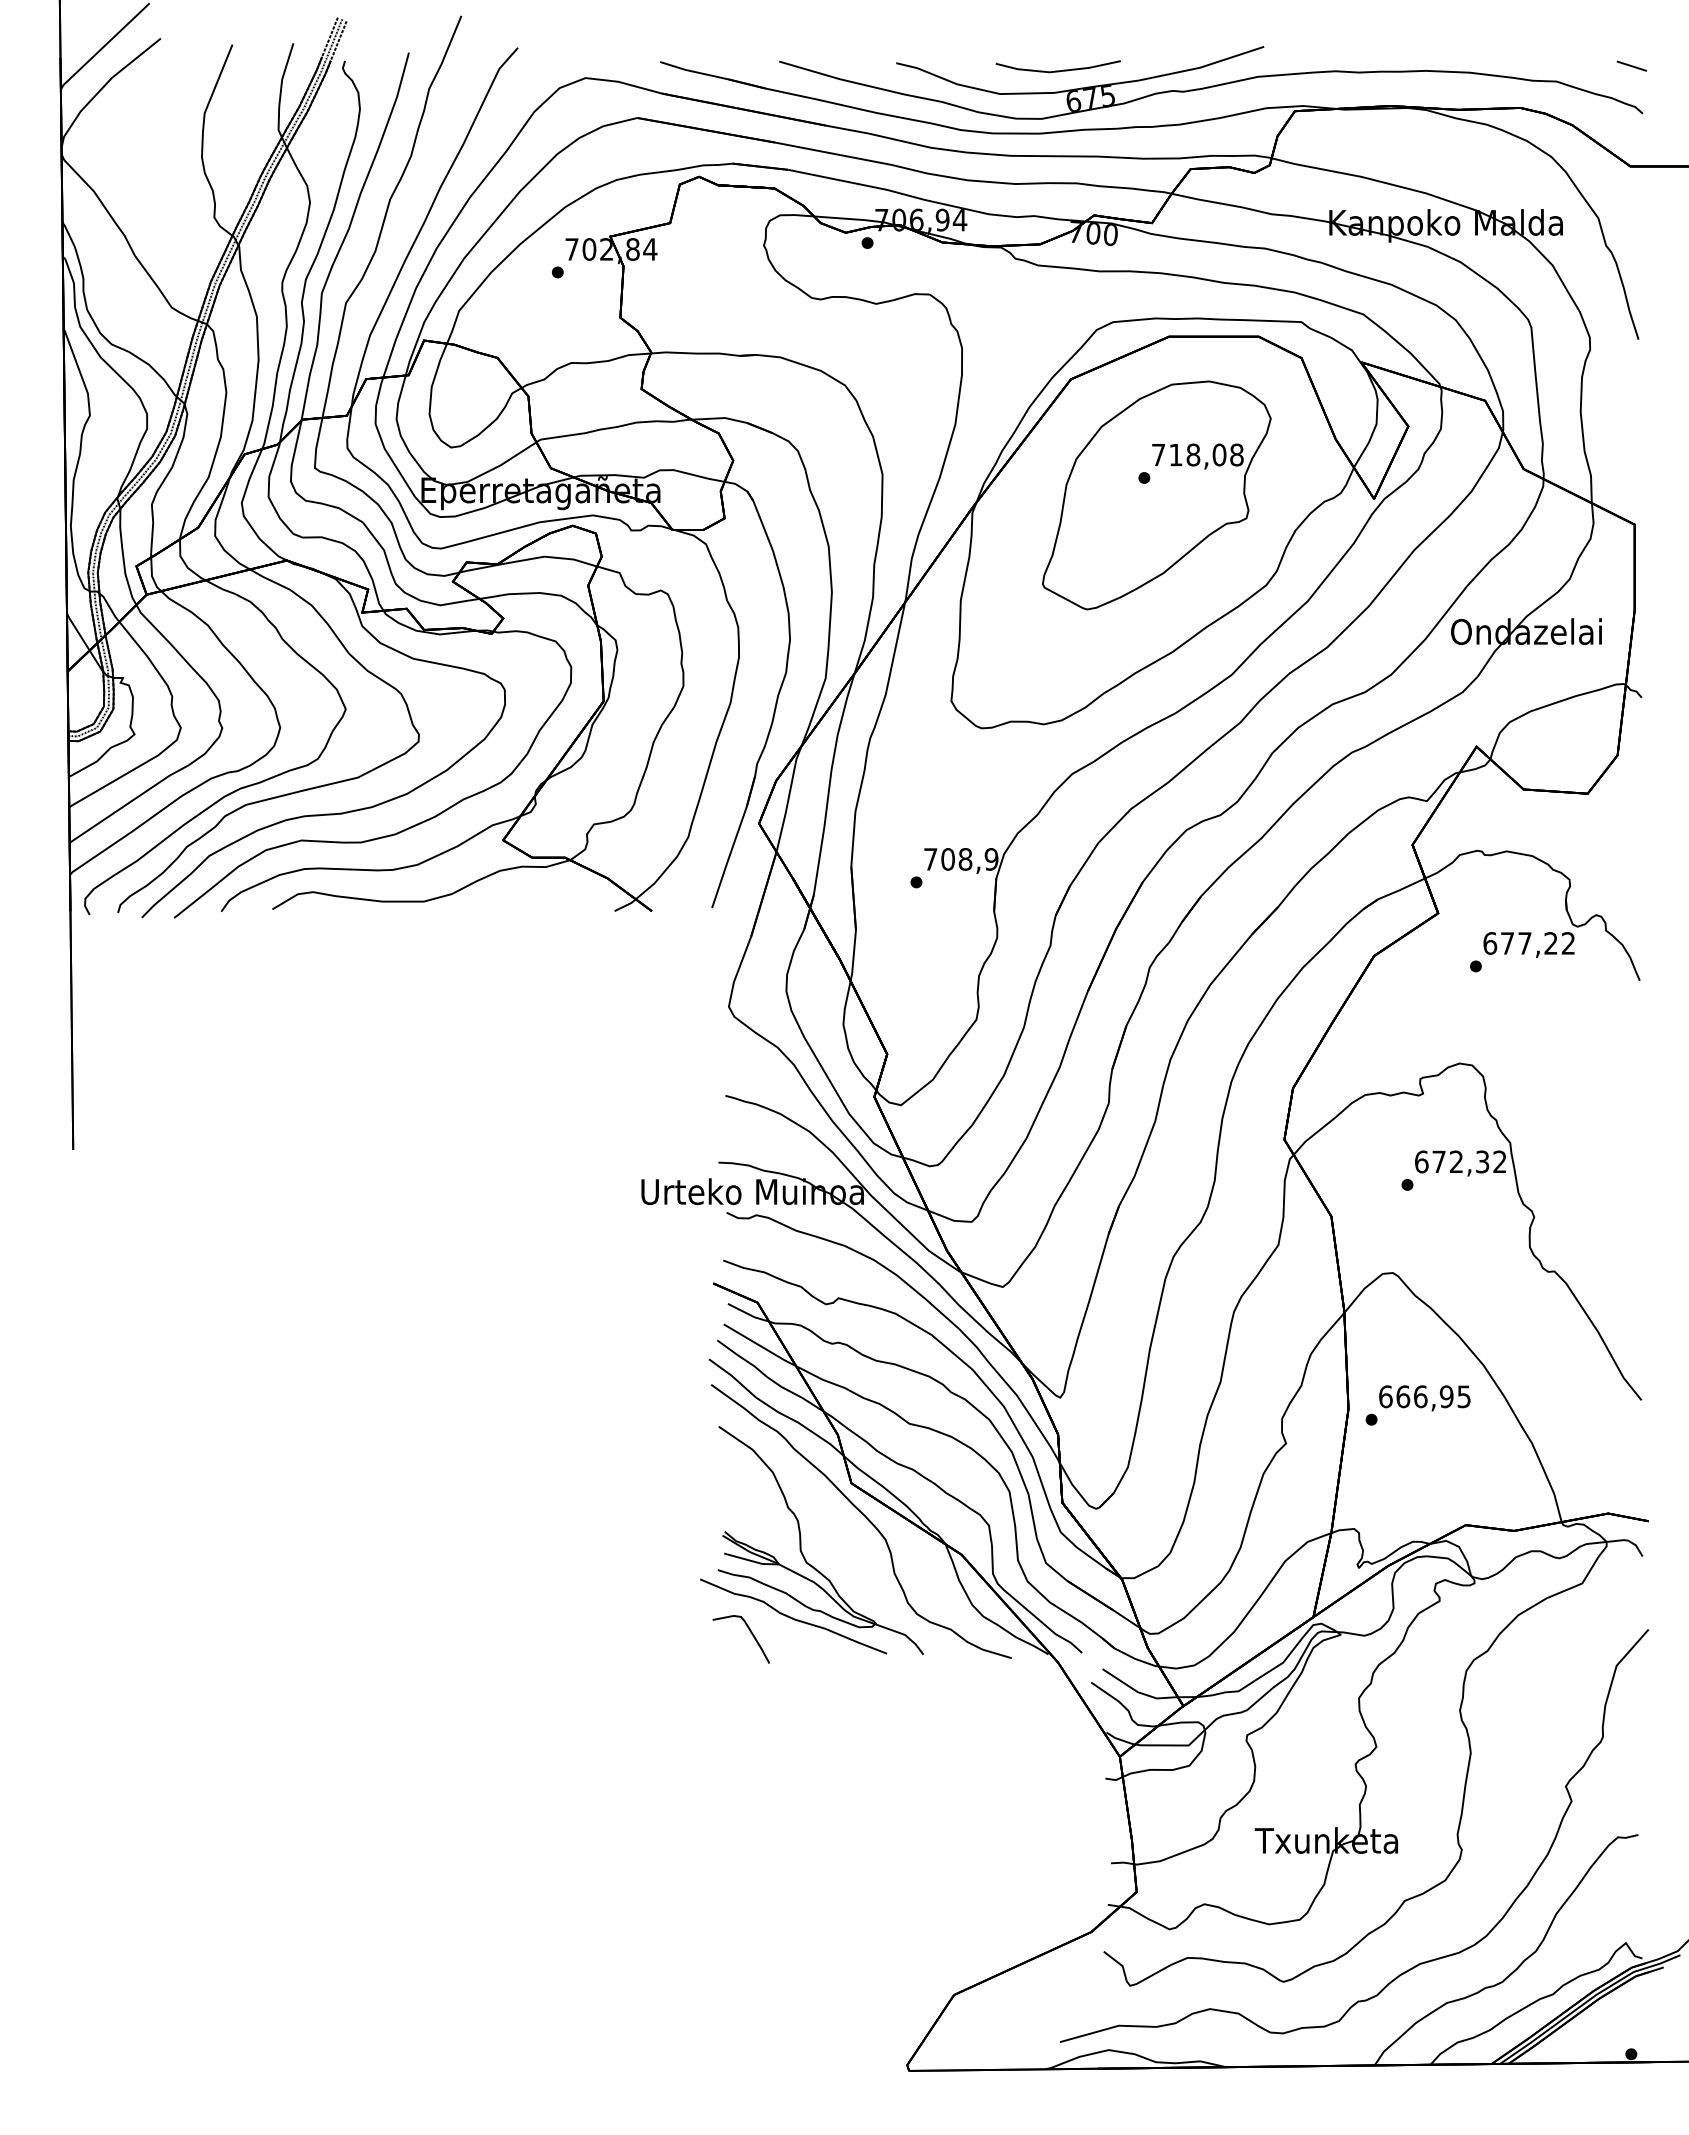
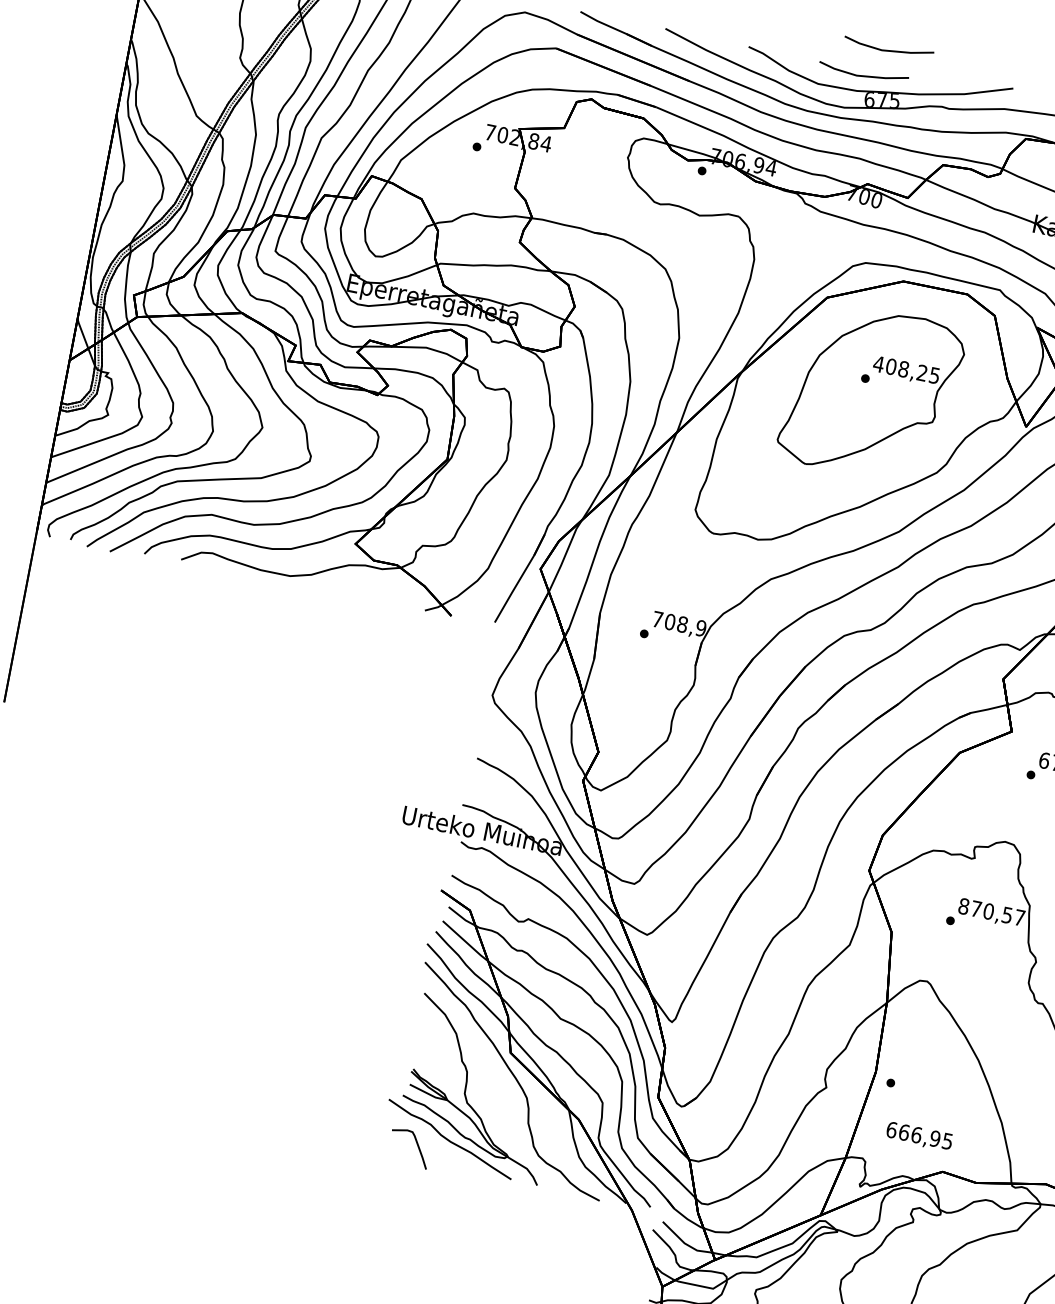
line: (1084, 29) -> (887, 50), added
text: (1197, 454) -> (906, 369), 718,08 -> 408,25
text: (1460, 1161) -> (991, 911), 672,32 -> 870,57
text: (1424, 1398) -> (919, 1136), moved

